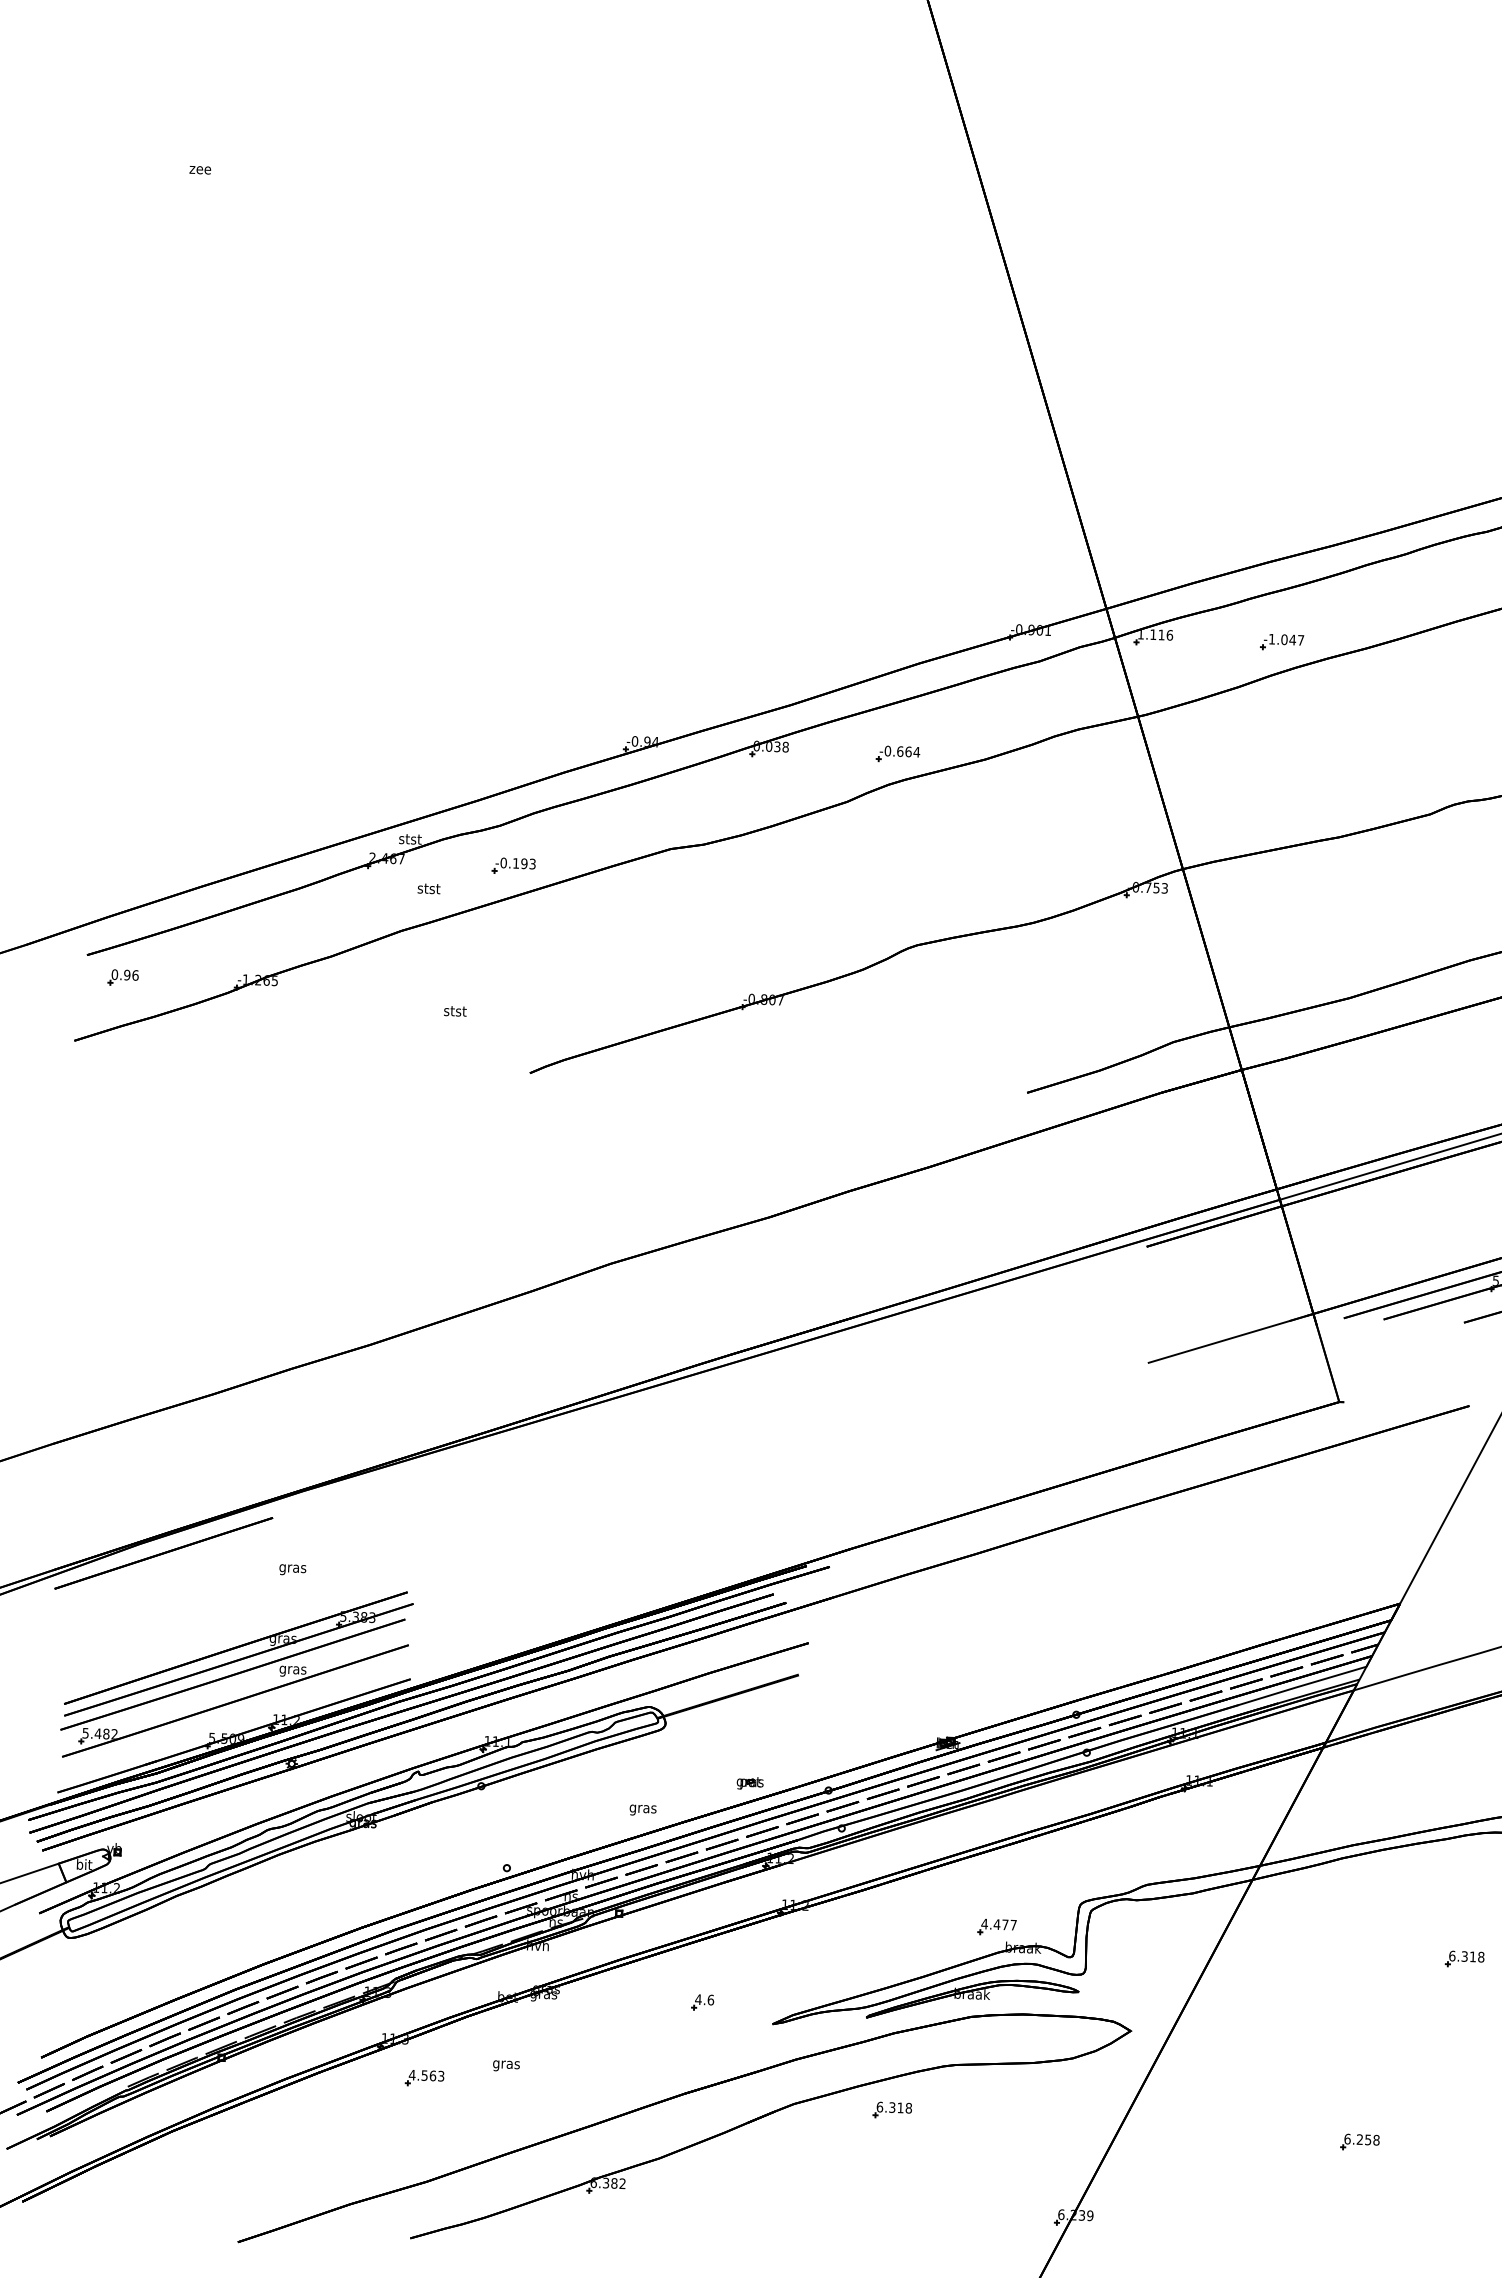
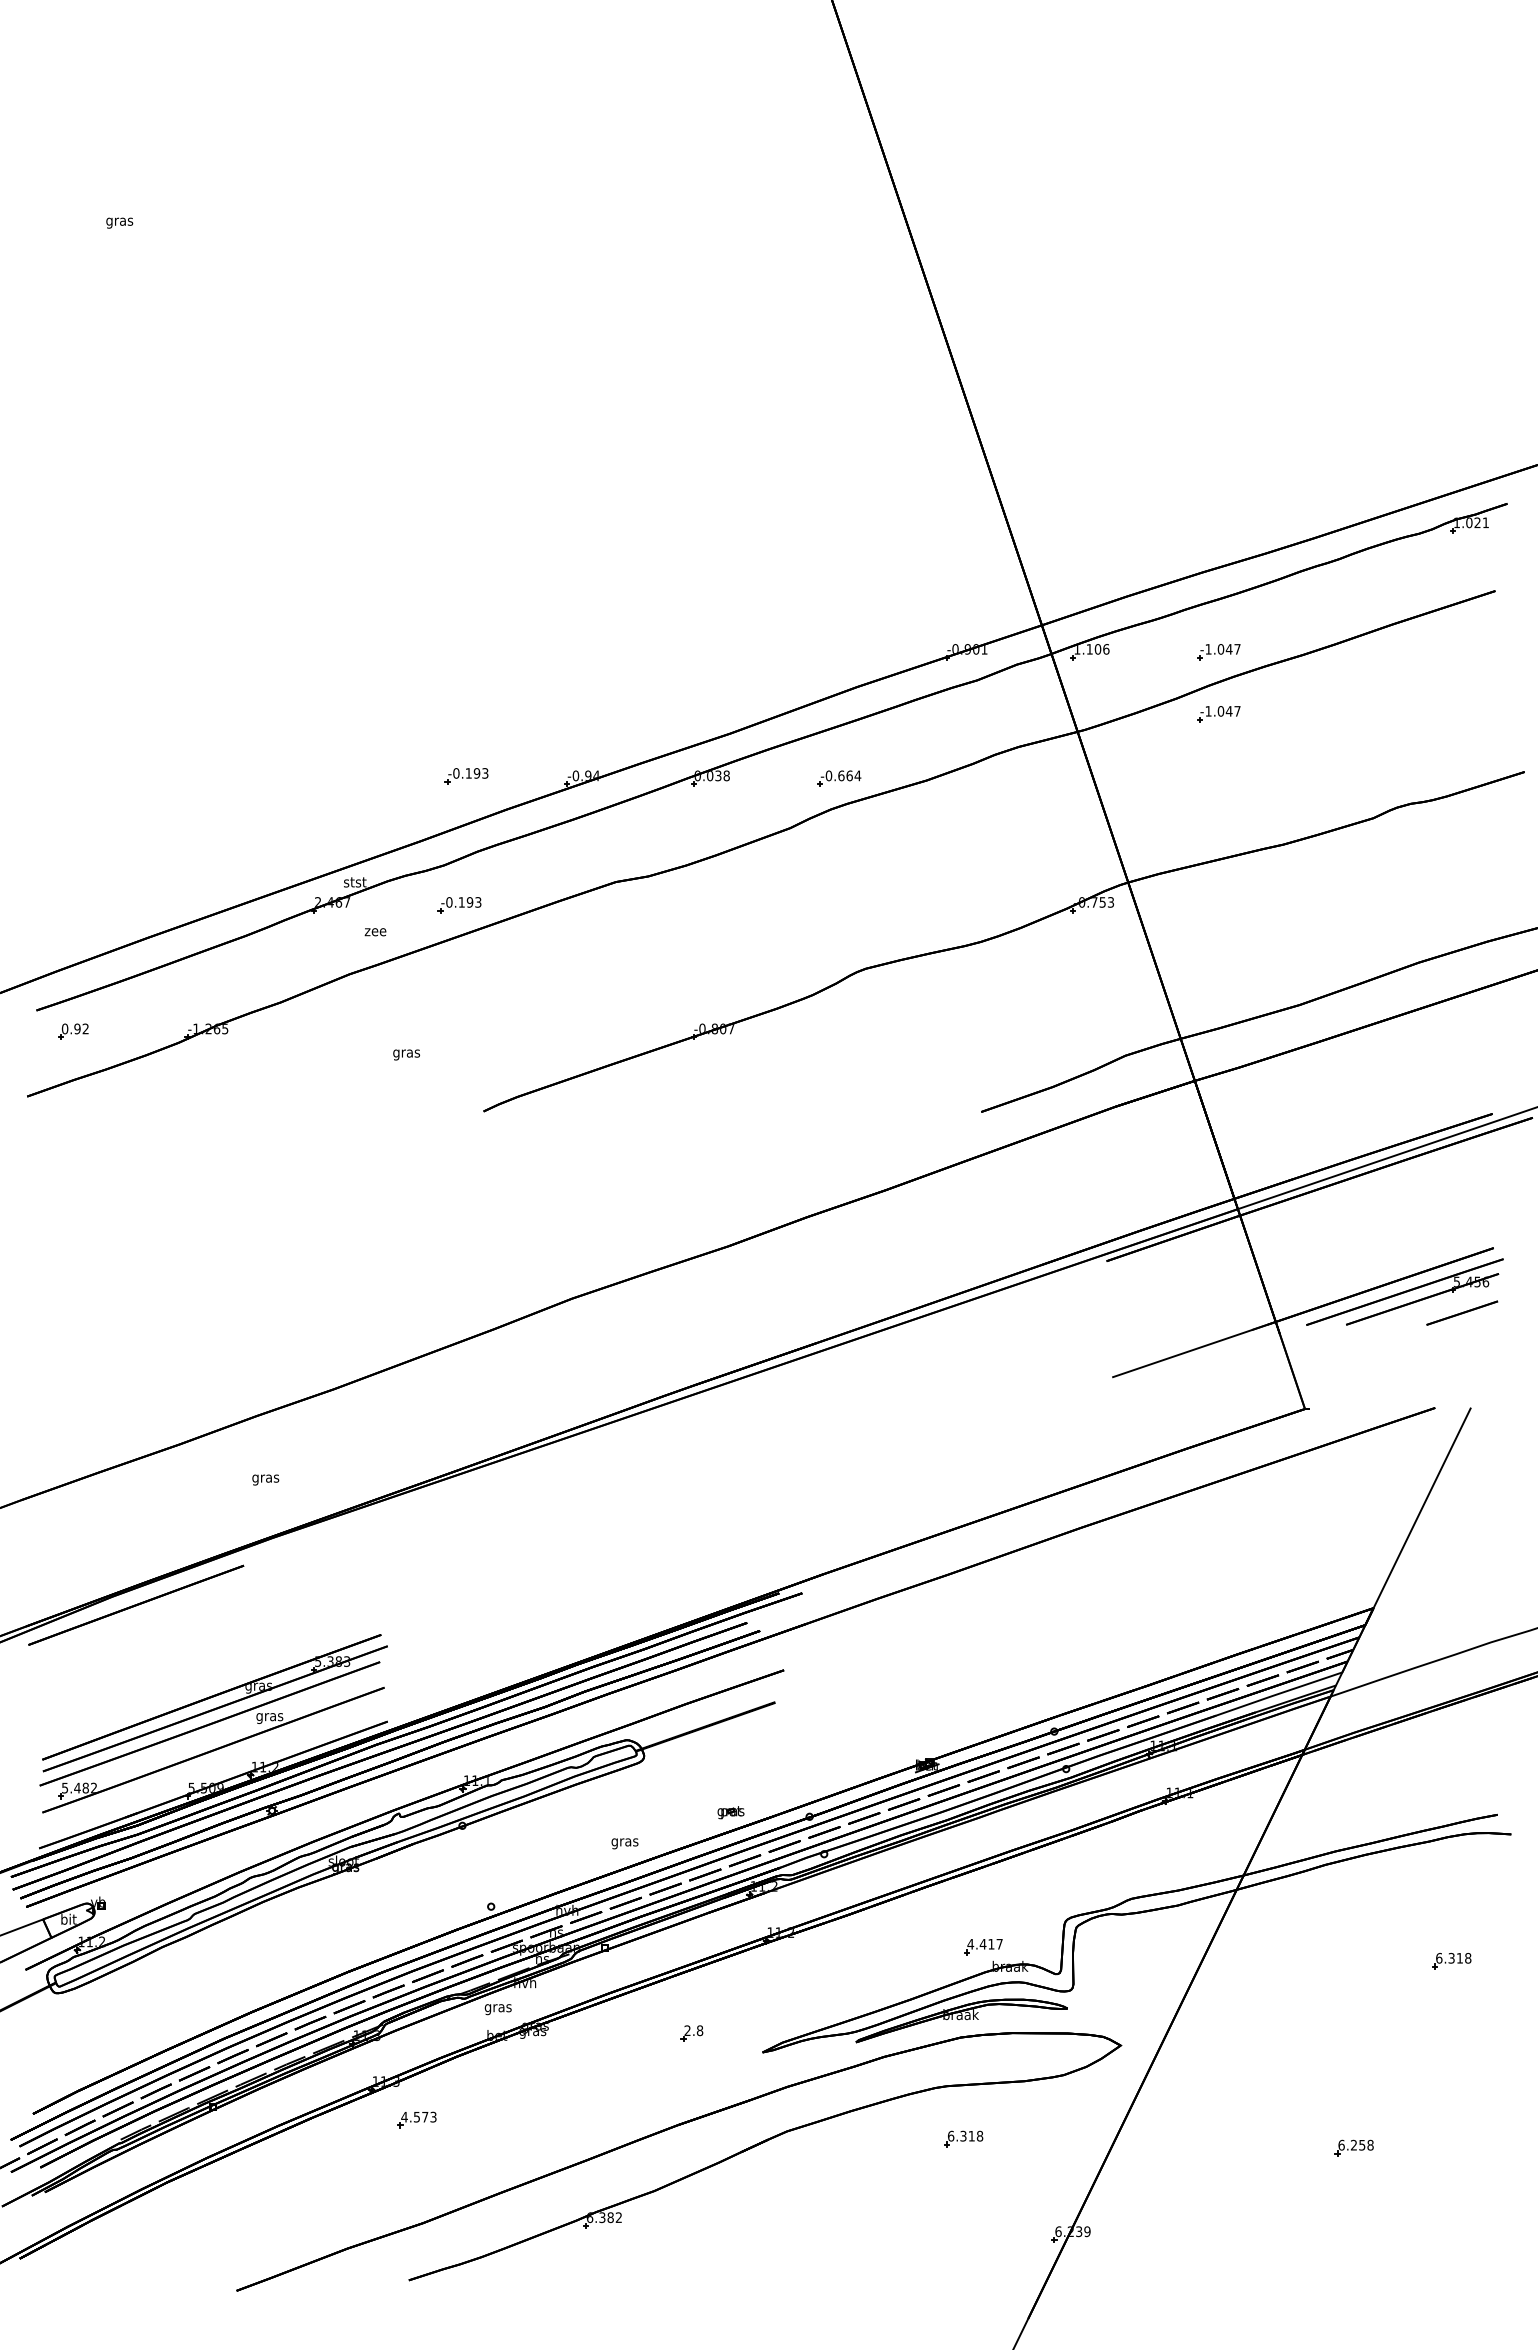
text: (200, 170) -> (119, 222), zee -> gras
text: (1161, 635) -> (1097, 649), 1.116 -> 1.106
part: (1279, 704) -> (1218, 714), added
part: (525, 737) -> (466, 776), added
text: (428, 889) -> (375, 931), stst -> zee
text: (135, 975) -> (85, 1028), 0.96 -> 0.92
text: (455, 1012) -> (406, 1053), stst -> gras
text: (292, 1569) -> (265, 1479), moved
text: (1005, 1925) -> (991, 1944), 4.477 -> 4.417
text: (704, 1999) -> (693, 2030), 4.6 -> 2.8
text: (505, 2066) -> (497, 2009), moved
text: (433, 2075) -> (425, 2116), 4.563 -> 4.573
part: (892, 2109) -> (963, 2138), moved

